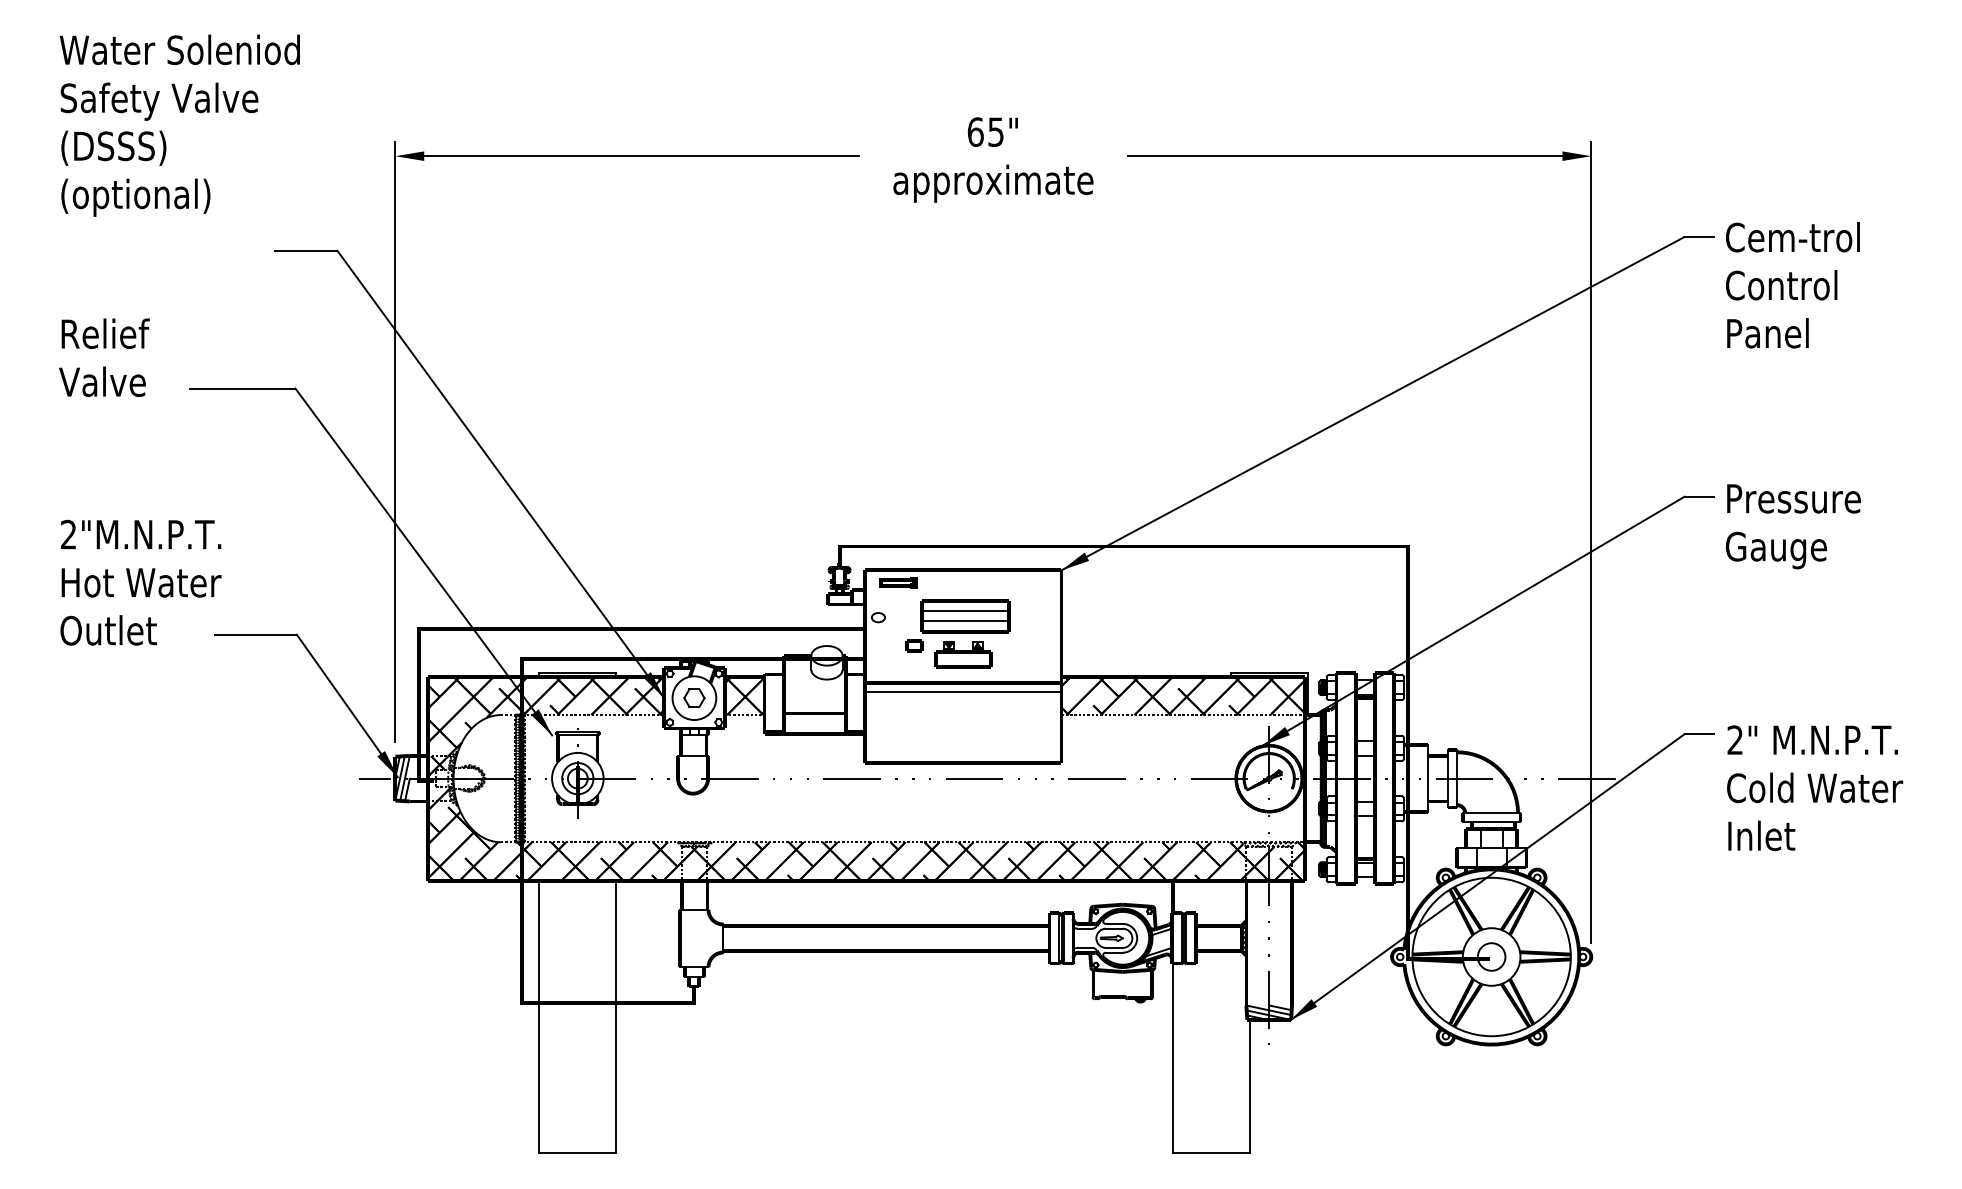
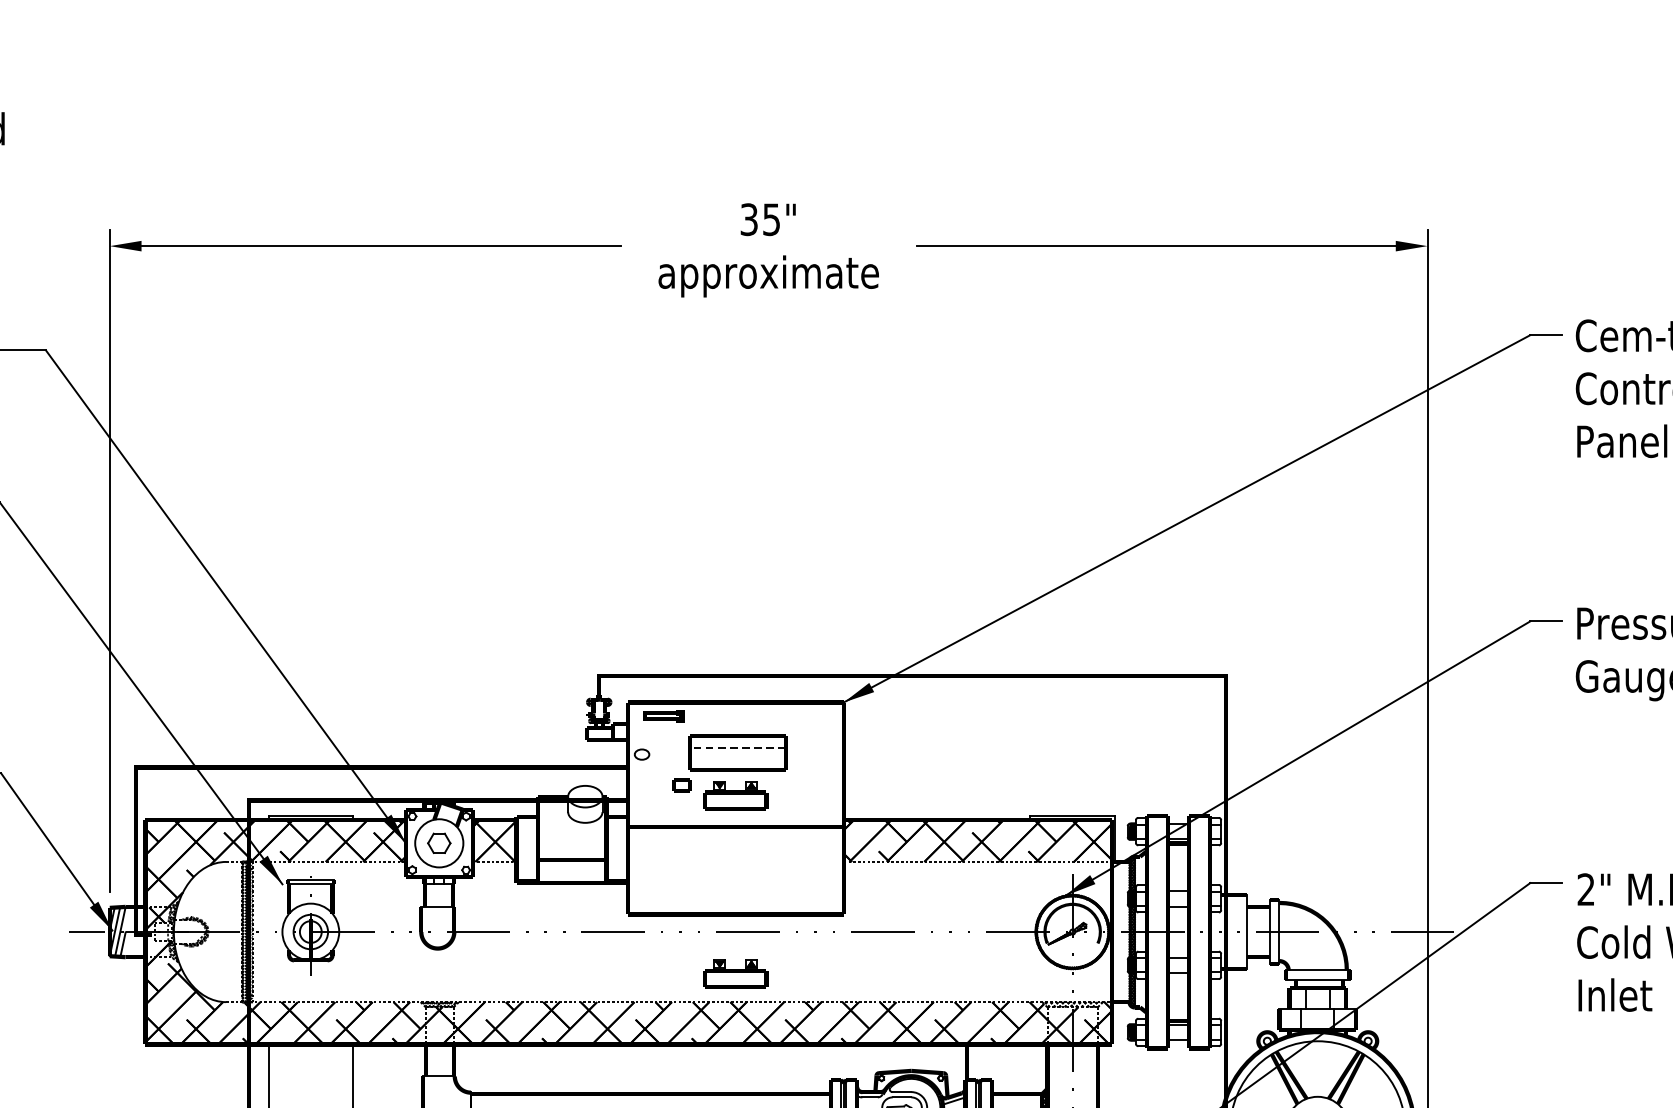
text: (975, 132) -> (749, 220), 65" -> 35"
line: (965, 611) -> (737, 747), solid -> dashed
line: (965, 621) -> (737, 758), removed
line: (963, 691) -> (735, 835), removed
part: (963, 816) -> (735, 973), added

